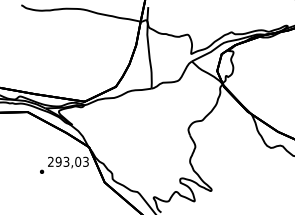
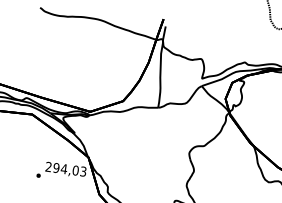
text: (66, 161) -> (64, 168), 293,03 -> 294,03

